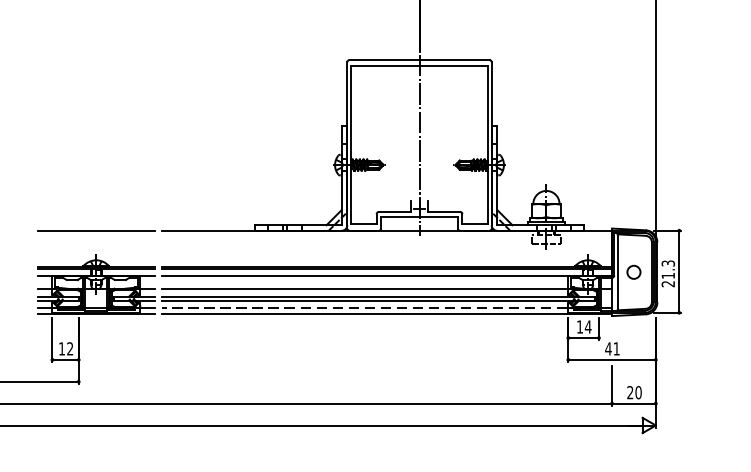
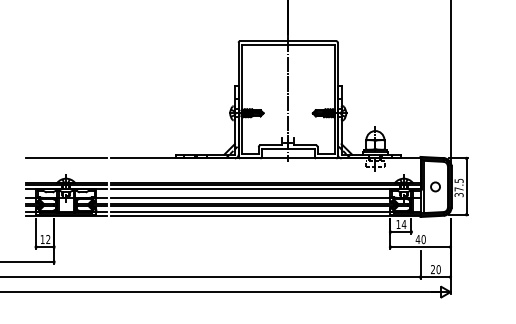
text: (667, 274) -> (458, 188), 21.3 -> 37.5
line: (379, 308) -> (260, 211), dashed -> solid
text: (616, 348) -> (423, 239), 41 -> 40

